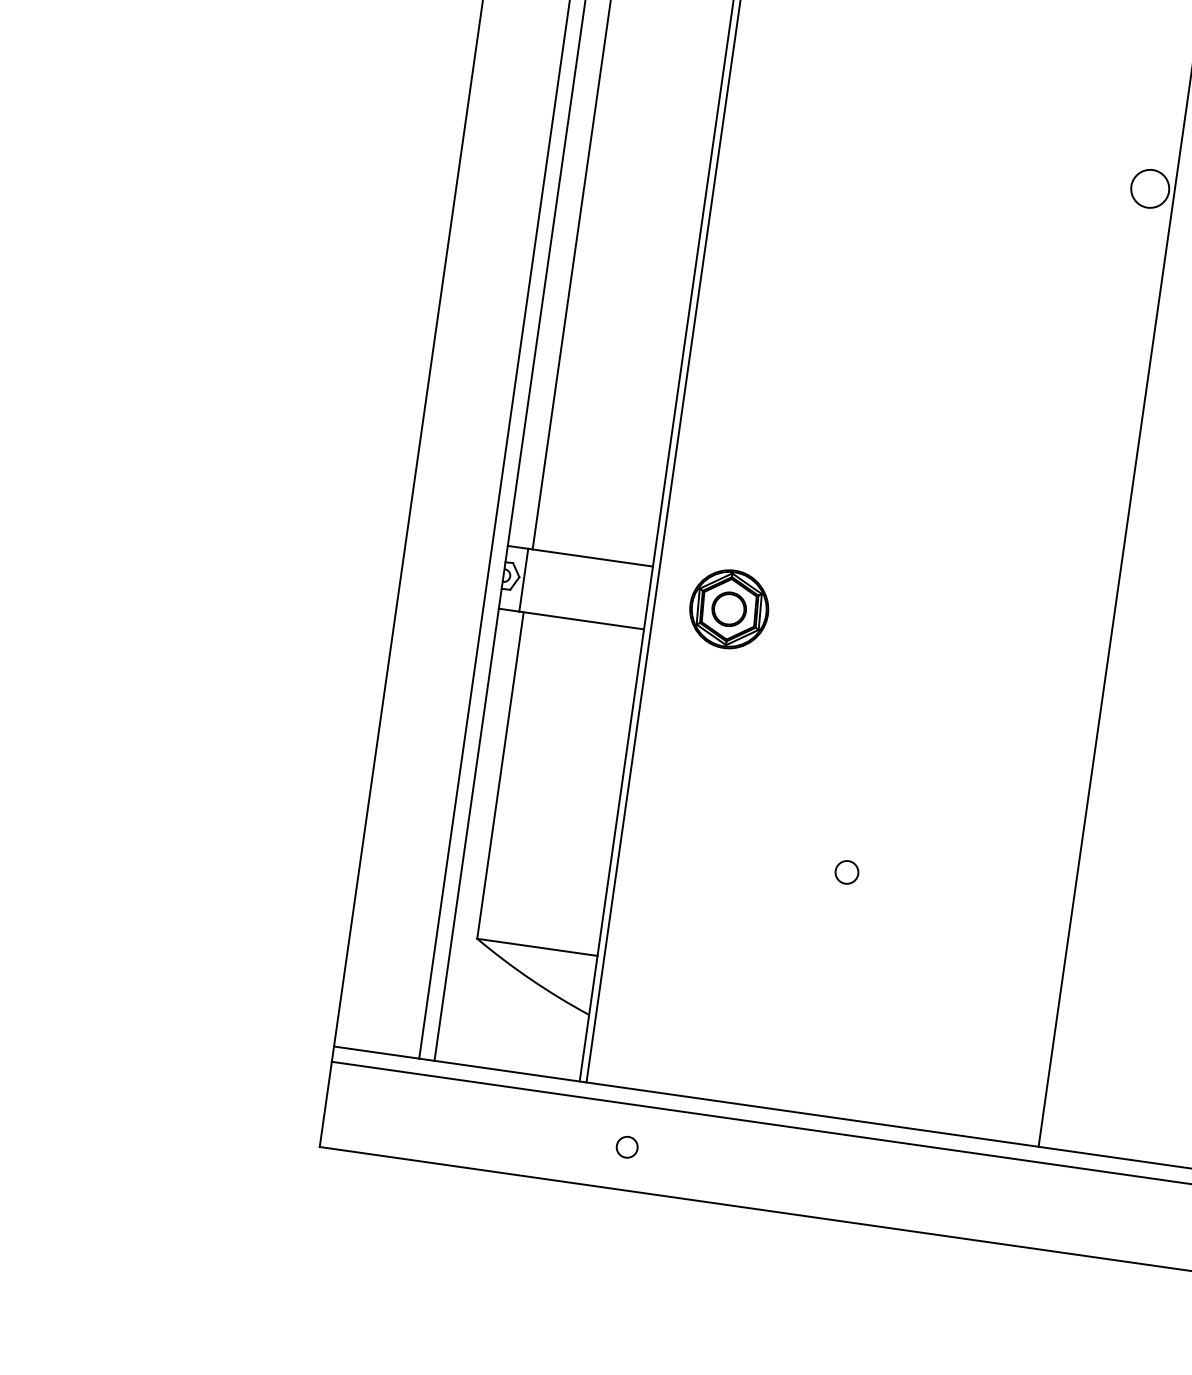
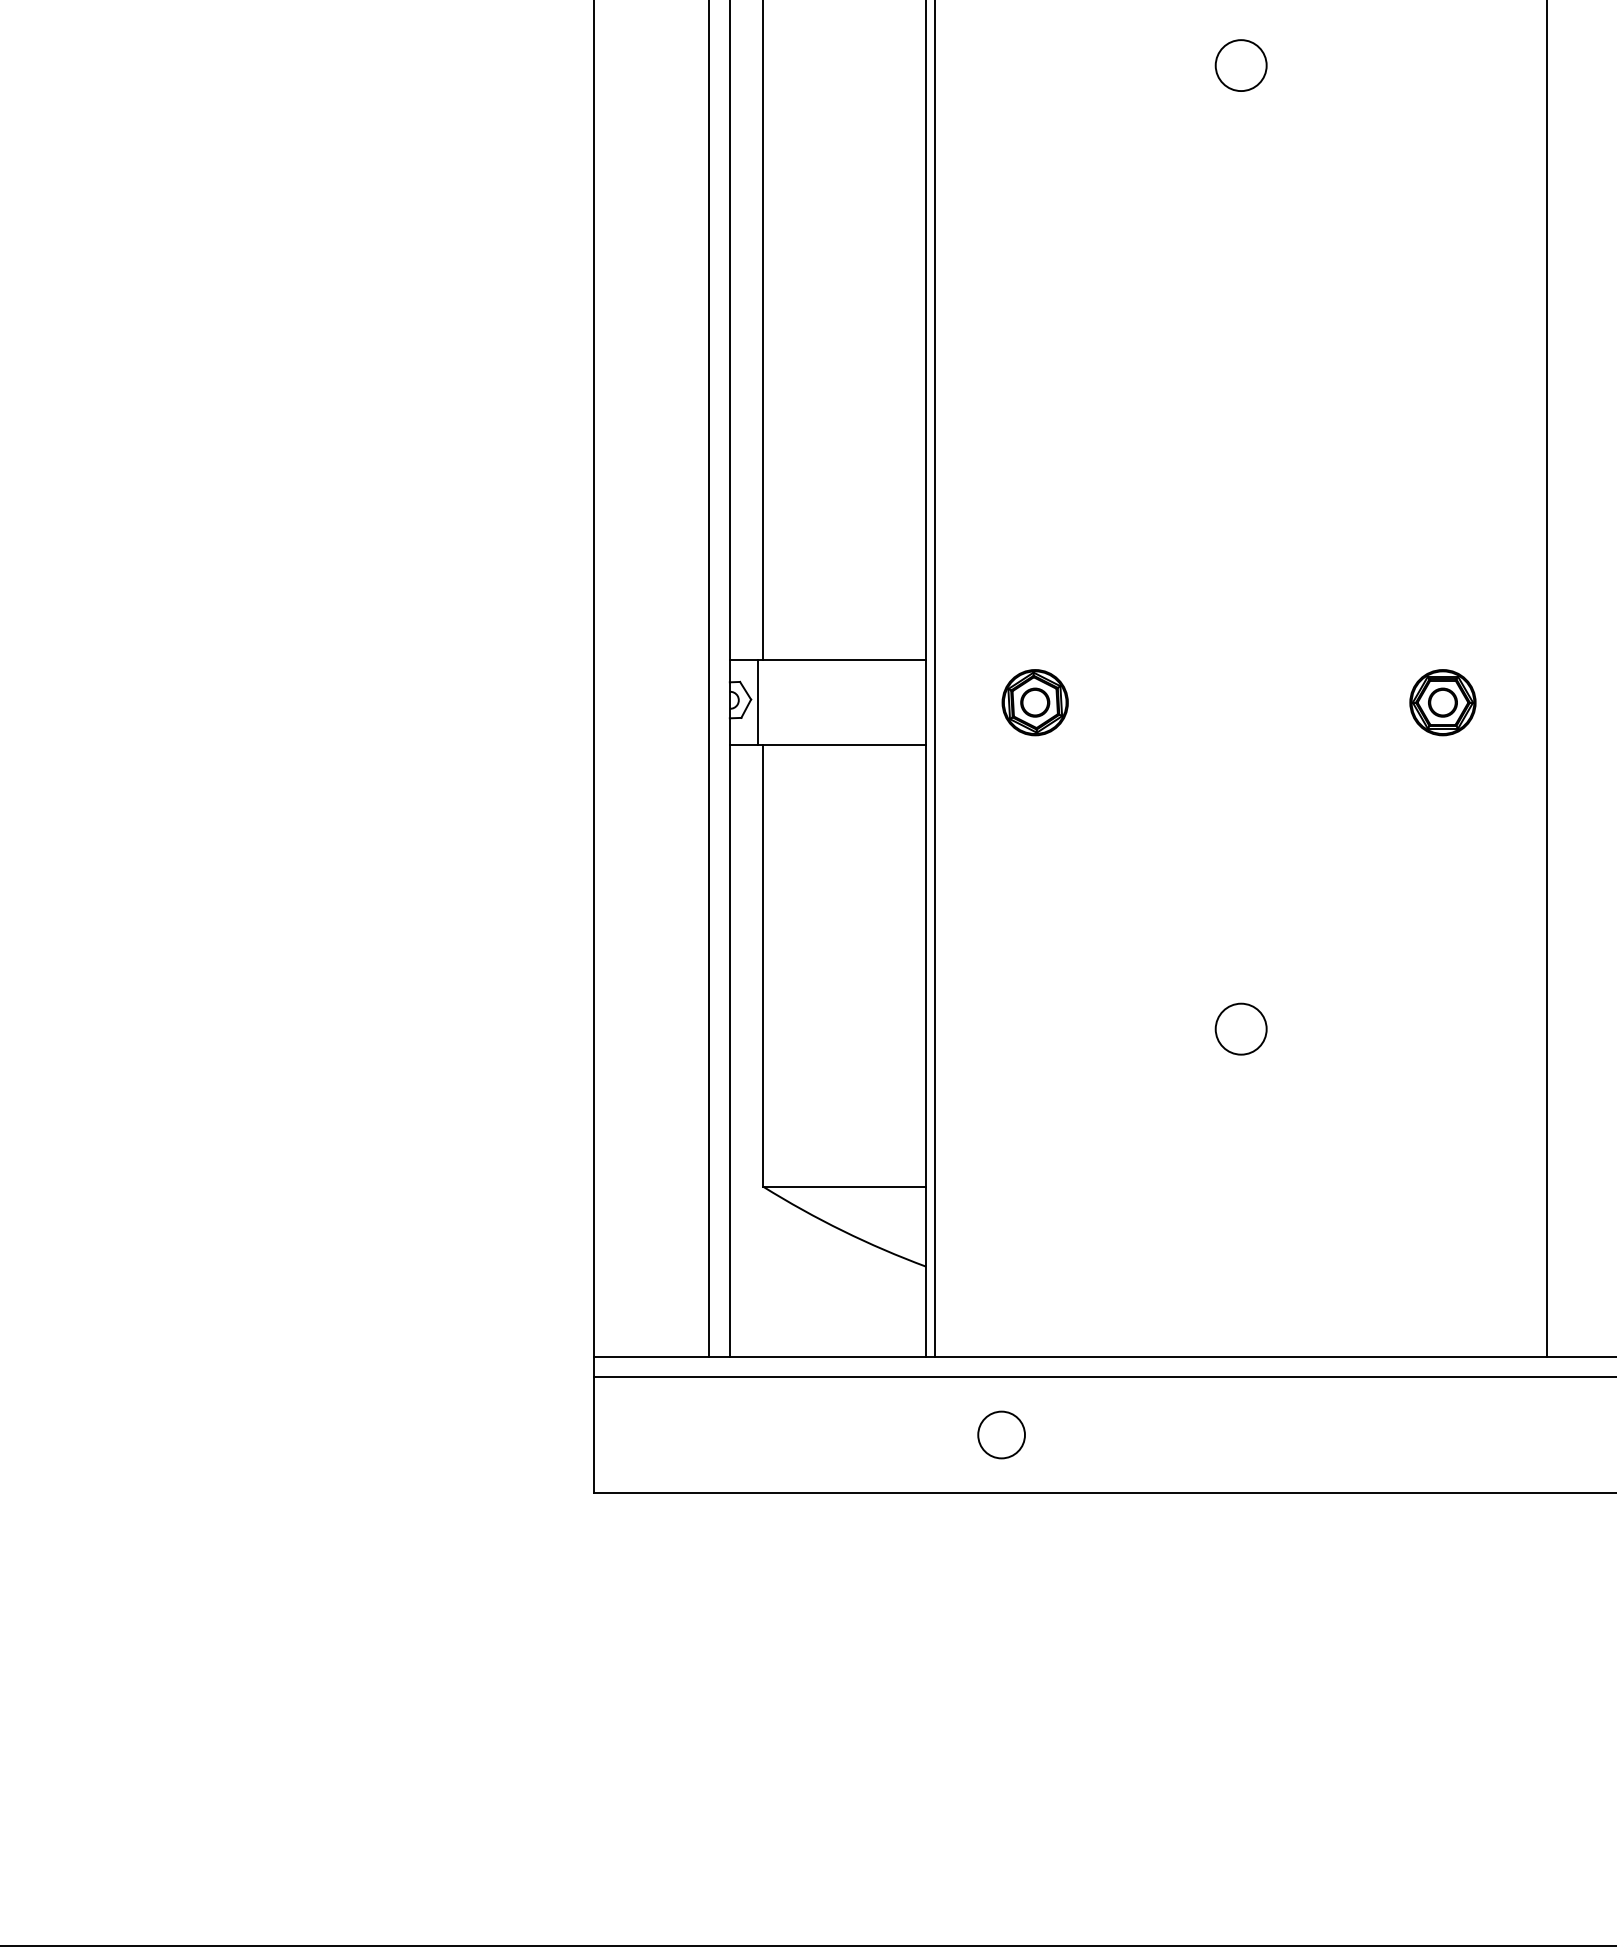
circle: (1149, 188) -> (1240, 65), moved
part: (728, 609) -> (1034, 702), size x0.62
part: (1030, 652) -> (1442, 702), added
circle: (846, 871) -> (1240, 1028), size x1.67
circle: (627, 1146) -> (1001, 1434), size x1.67

